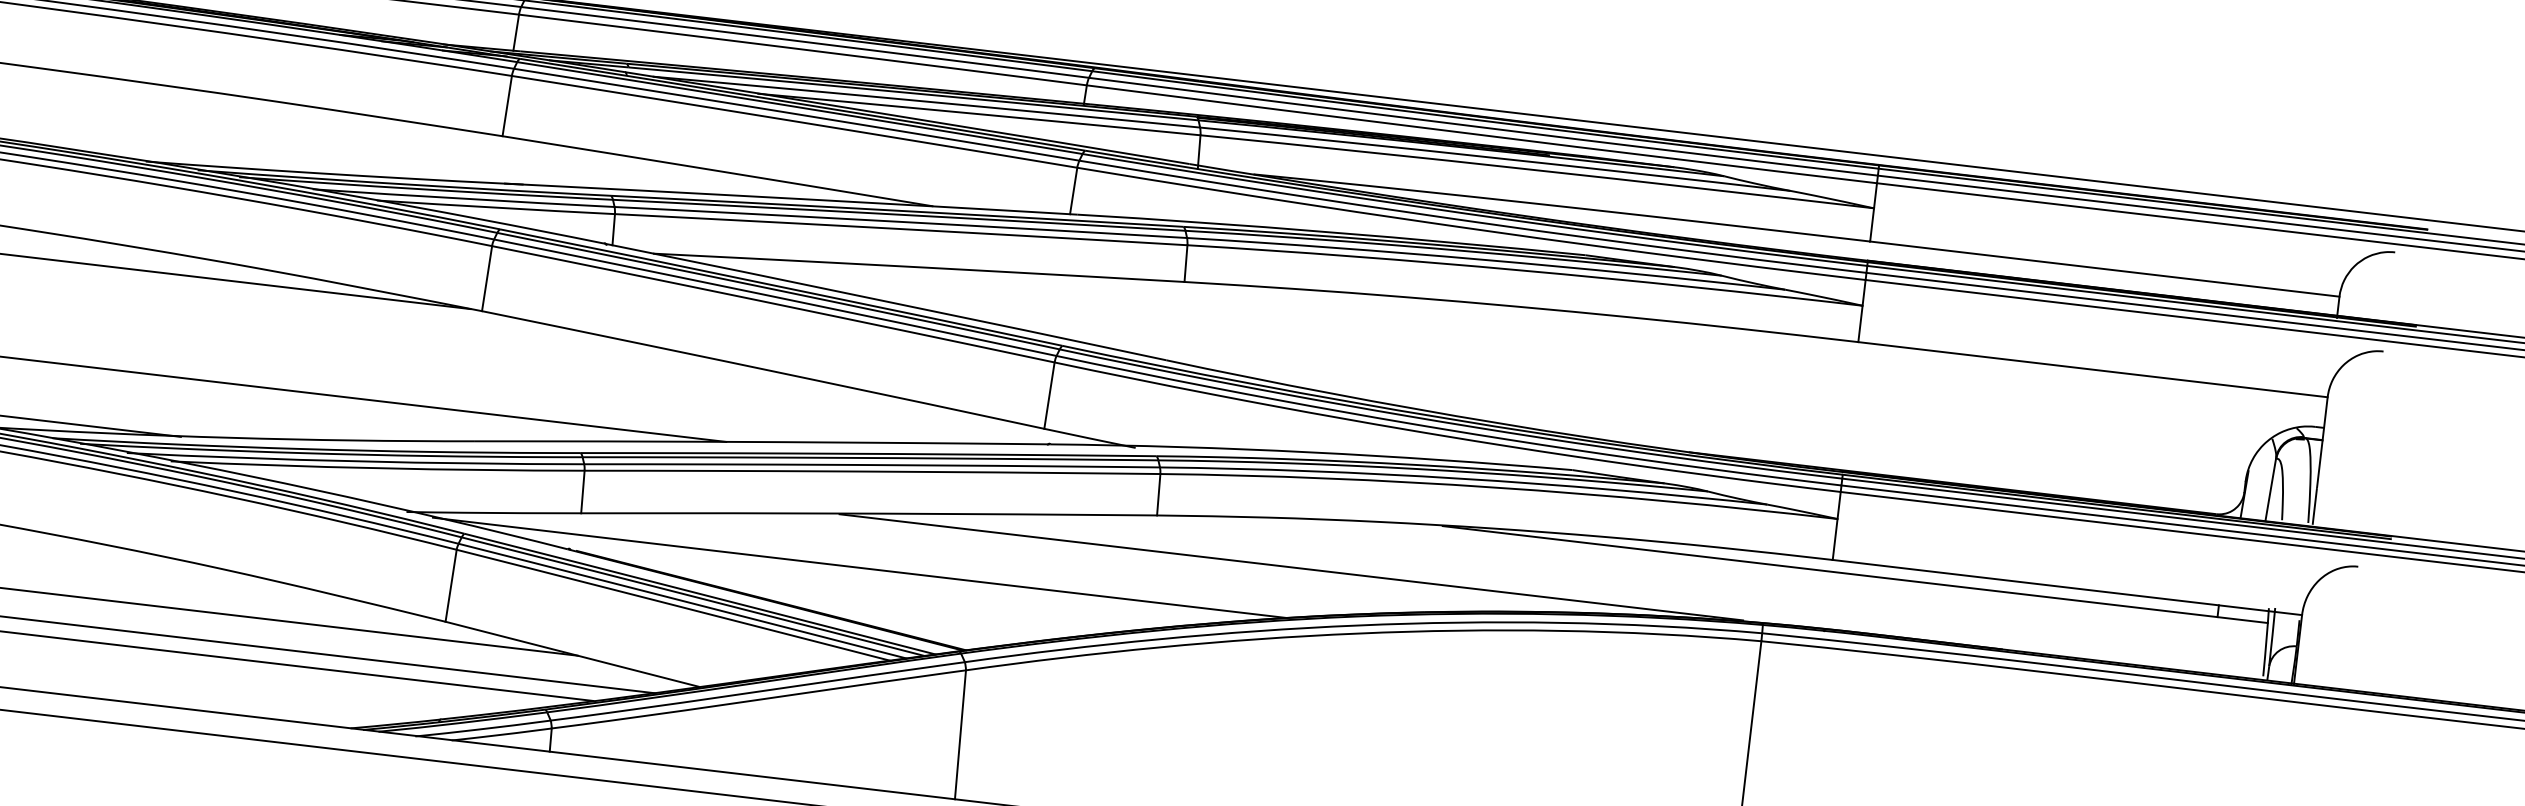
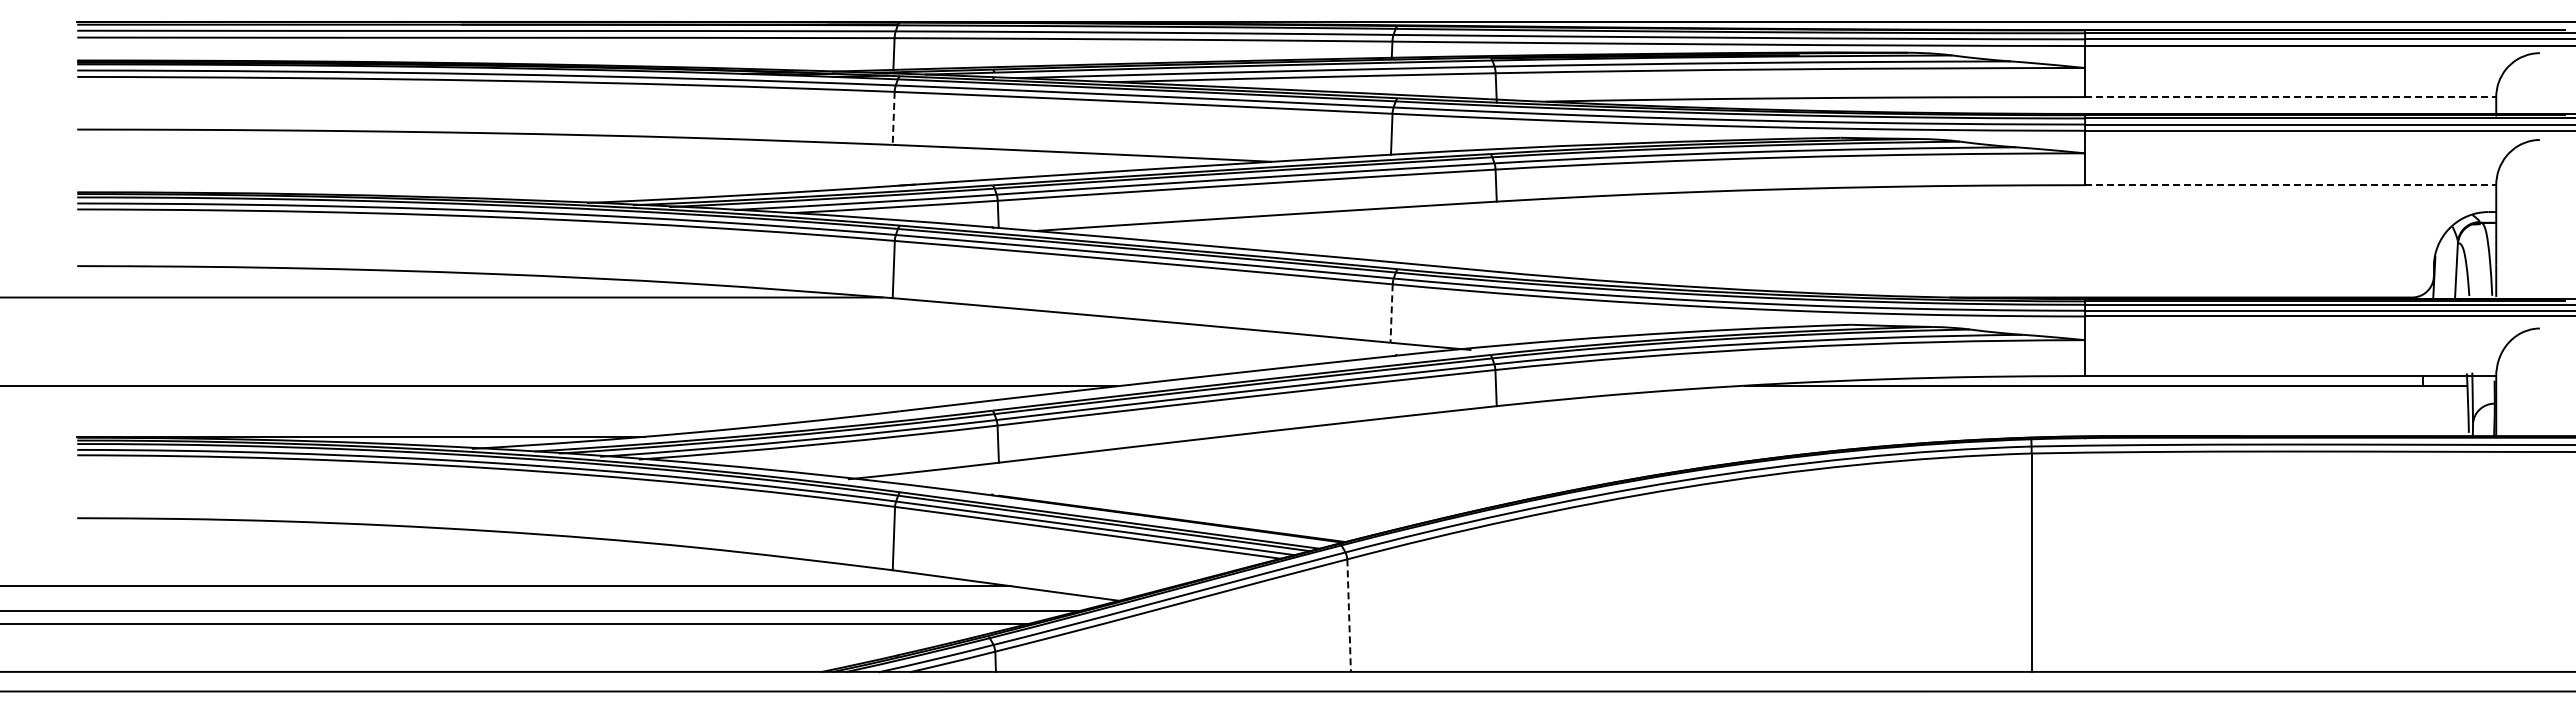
line: (507, 106) -> (893, 118), solid -> dashed
line: (2104, 269) -> (2290, 97), solid -> dashed
line: (2092, 370) -> (2290, 185), solid -> dashed
line: (1049, 396) -> (1391, 314), solid -> dashed
line: (860, 567) -> (1245, 481), removed
line: (1290, 567) -> (1617, 437), removed
line: (960, 735) -> (1349, 616), solid -> dashed

